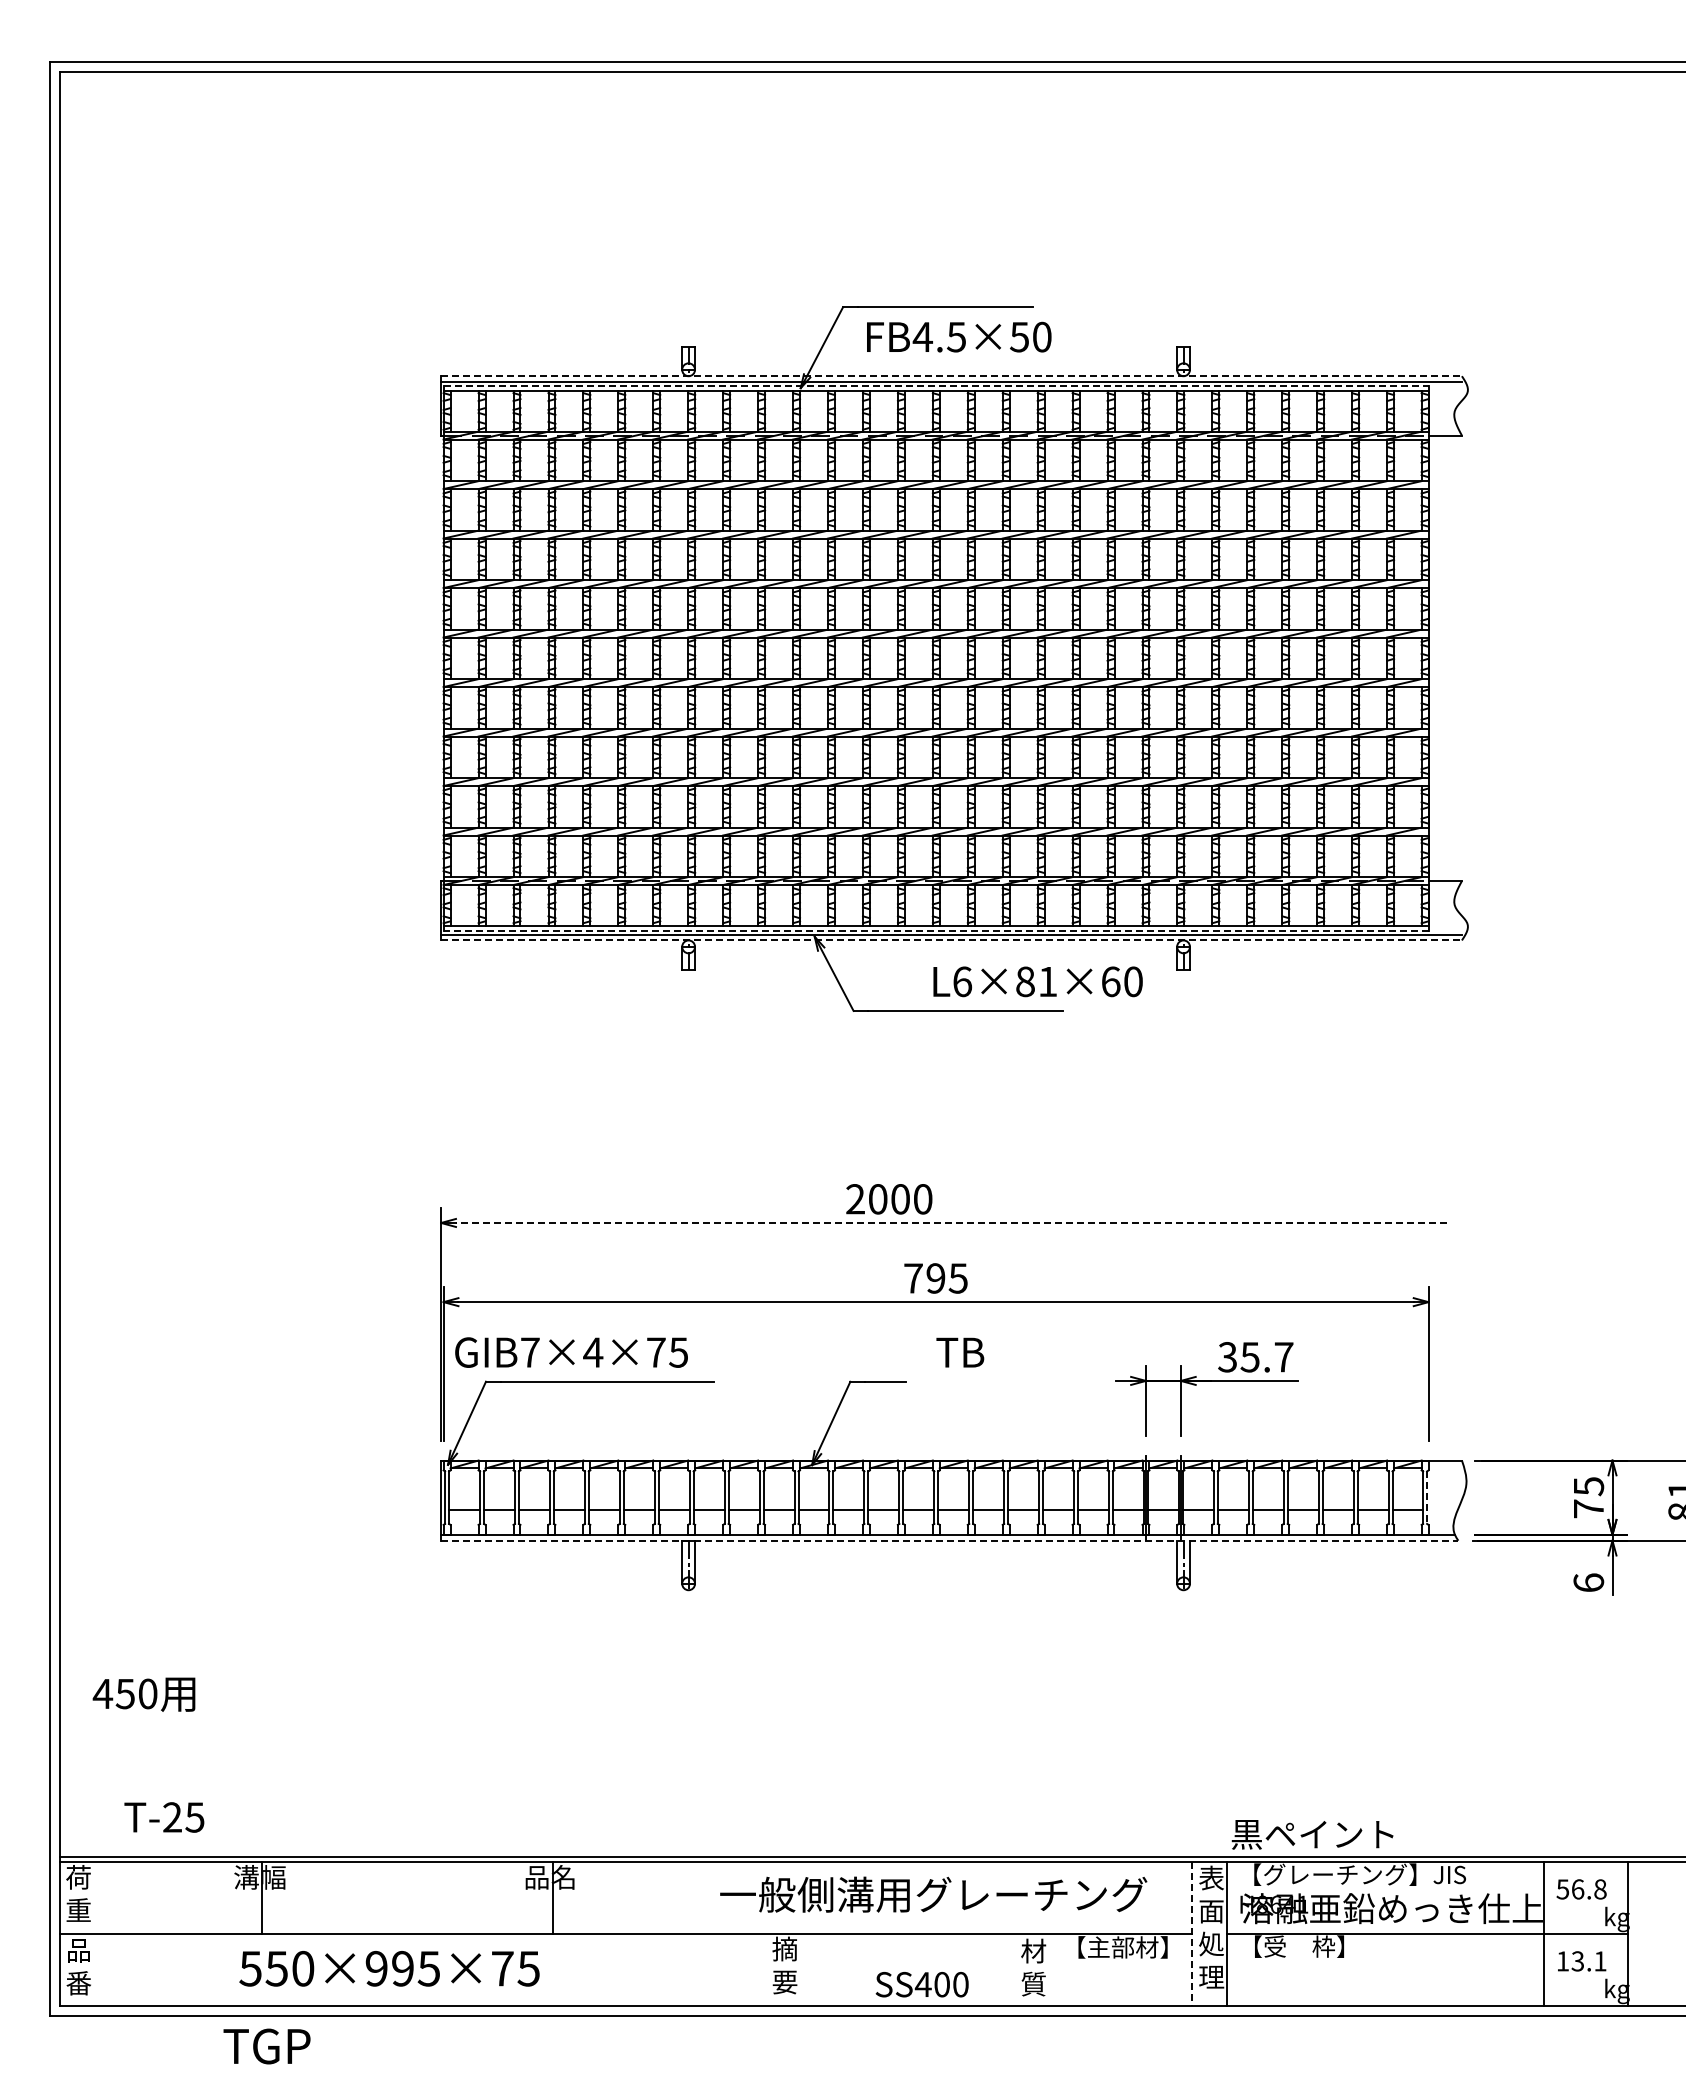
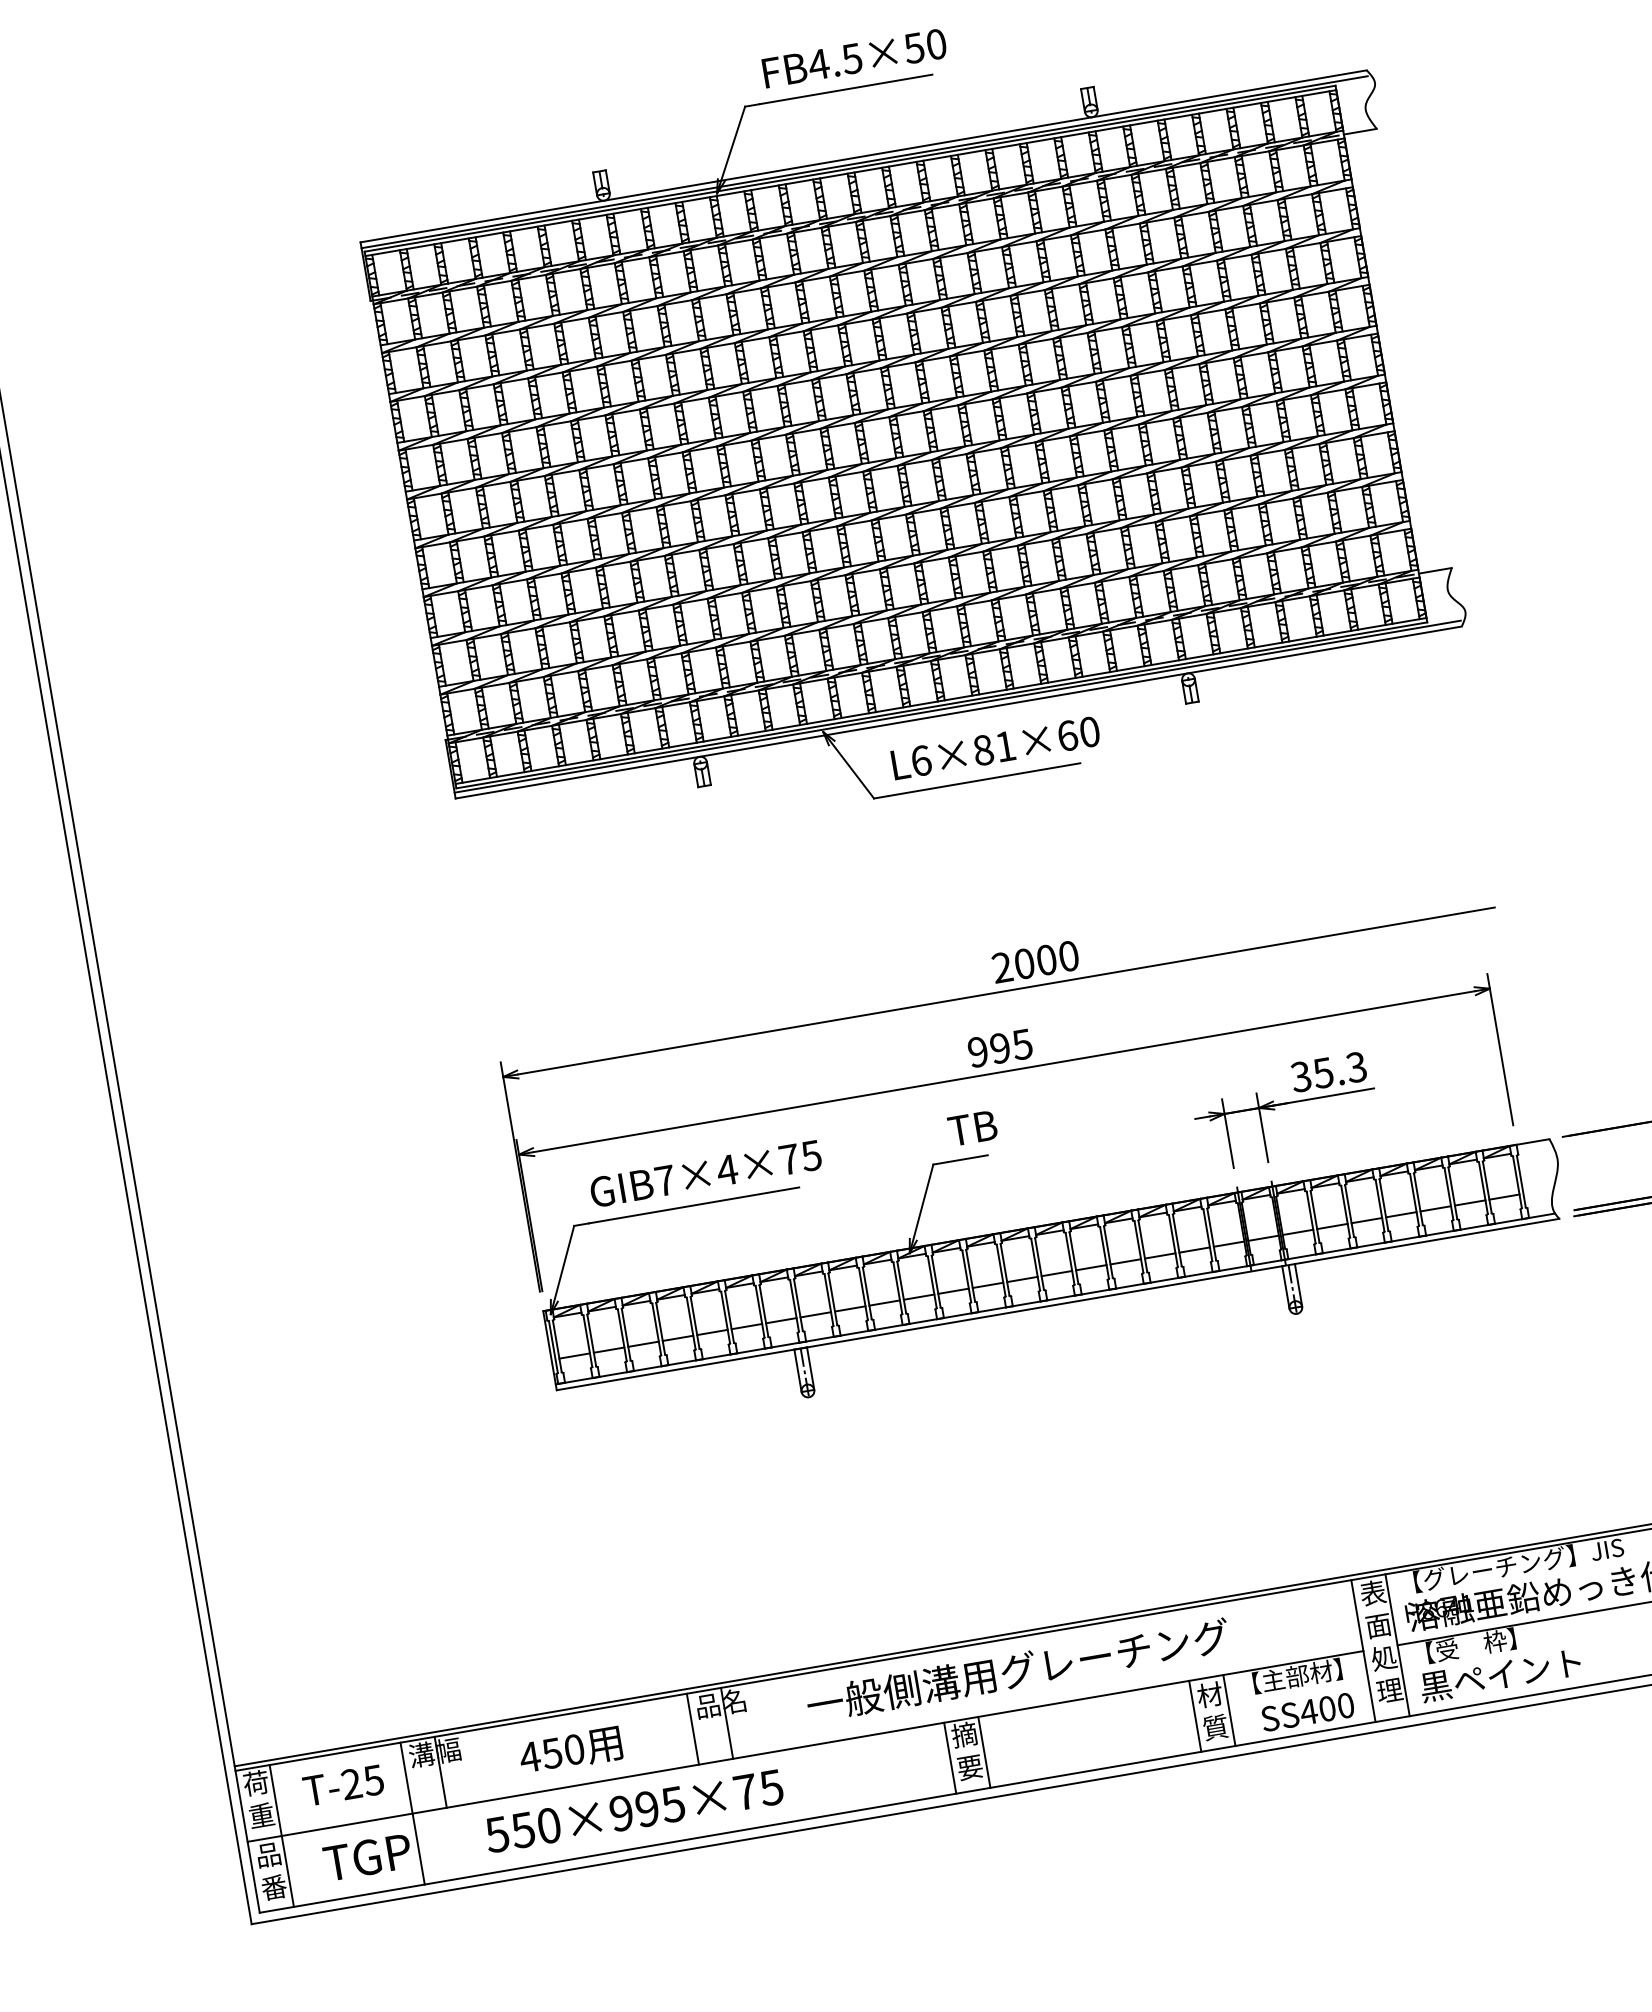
text: (959, 336) -> (854, 57), moved
line: (952, 376) -> (864, 156), dashed -> solid
line: (936, 386) -> (850, 169), dashed -> solid
line: (935, 930) -> (941, 705), dashed -> solid
line: (952, 940) -> (959, 712), dashed -> solid
text: (1037, 981) -> (995, 747), moved
text: (889, 1199) -> (1035, 962), moved
line: (951, 1222) -> (1006, 990), dashed -> solid
text: (913, 1278) -> (978, 1052), 795 -> 995
text: (571, 1352) -> (705, 1173), moved
text: (960, 1352) -> (972, 1128), moved
text: (1283, 1357) -> (1356, 1067), 35.7 -> 35.3
line: (1427, 1498) -> (1521, 1182), dashed -> solid
line: (949, 1540) -> (1057, 1304), dashed -> solid
text: (143, 1694) -> (570, 1750), moved
text: (164, 1817) -> (343, 1785), moved
text: (1312, 1834) -> (1500, 1675), moved
text: (933, 1894) -> (1017, 1670), moved
line: (518, 1897) -> (693, 1728), added
line: (94, 1933) -> (281, 1835), added
line: (227, 1933) -> (412, 1813), added
line: (1192, 1933) -> (1363, 1650), dashed -> solid
text: (389, 1968) -> (634, 1810), moved
line: (766, 1969) -> (949, 1758), added
line: (801, 1969) -> (984, 1752), added
line: (1015, 1969) -> (1195, 1716), added
line: (1050, 1969) -> (1229, 1710), added
text: (921, 1984) -> (1307, 1712), moved
text: (266, 2046) -> (367, 1857), moved

